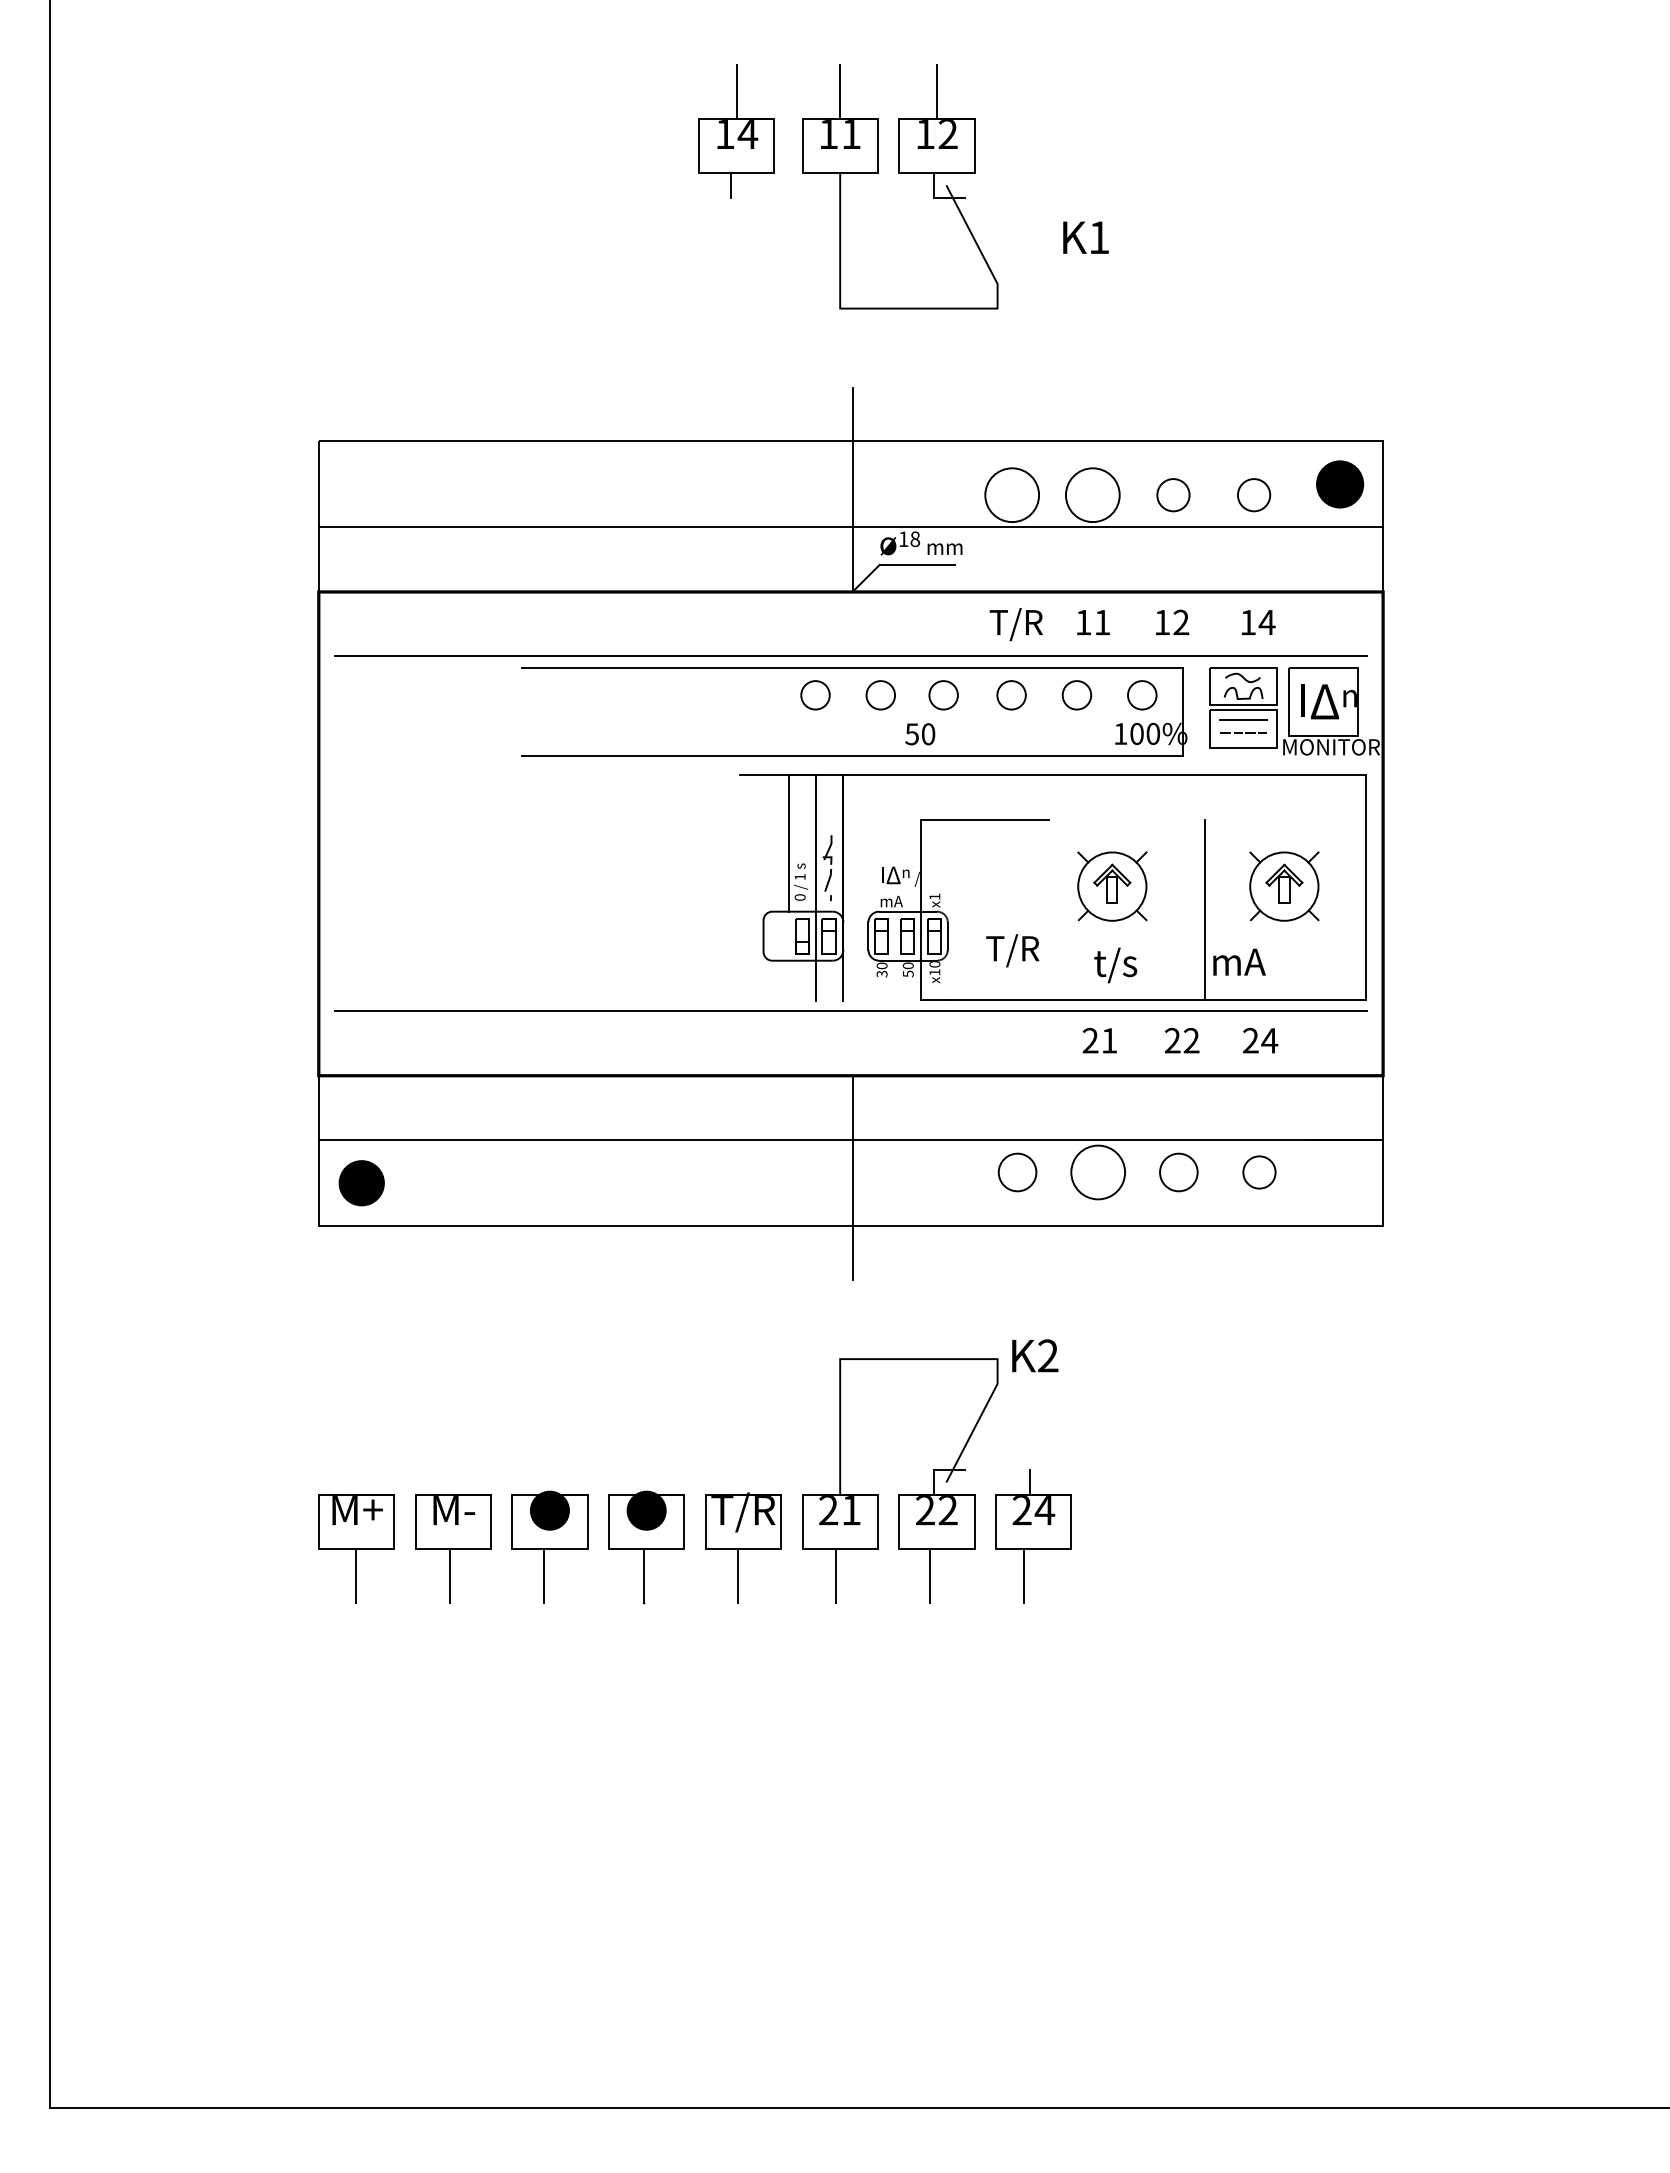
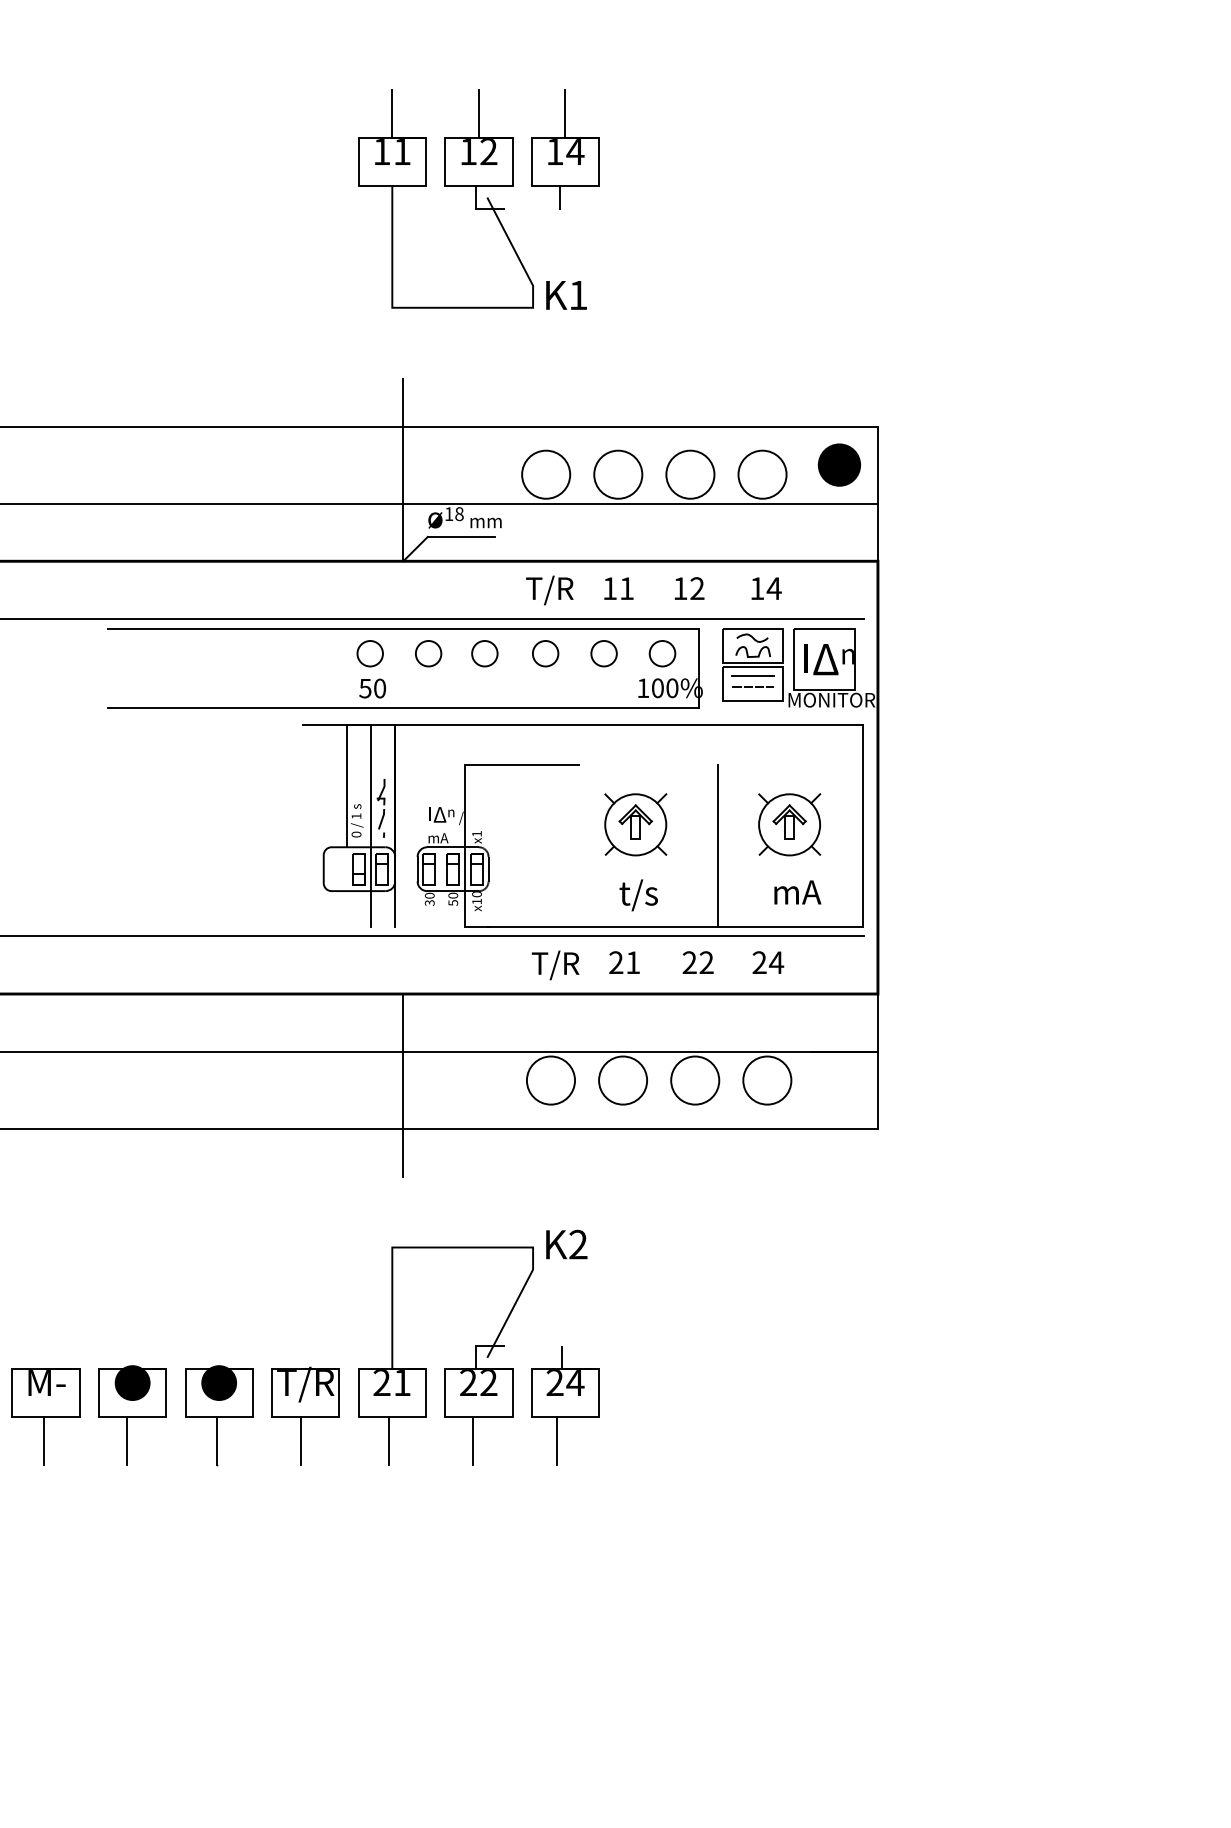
part: (736, 131) -> (565, 149), moved
text: (1085, 237) -> (566, 295), moved
circle: (1173, 495) -> (690, 474), size x1.67
circle: (1253, 495) -> (762, 474), size x1.67
text: (920, 734) -> (372, 688), moved
text: (1012, 950) -> (555, 965), moved
text: (1239, 961) -> (797, 891), moved
circle: (1017, 1172) -> (550, 1080), size x1.43
circle: (1178, 1172) -> (694, 1080), size x1.43
circle: (1259, 1172) -> (767, 1080), size x1.67

